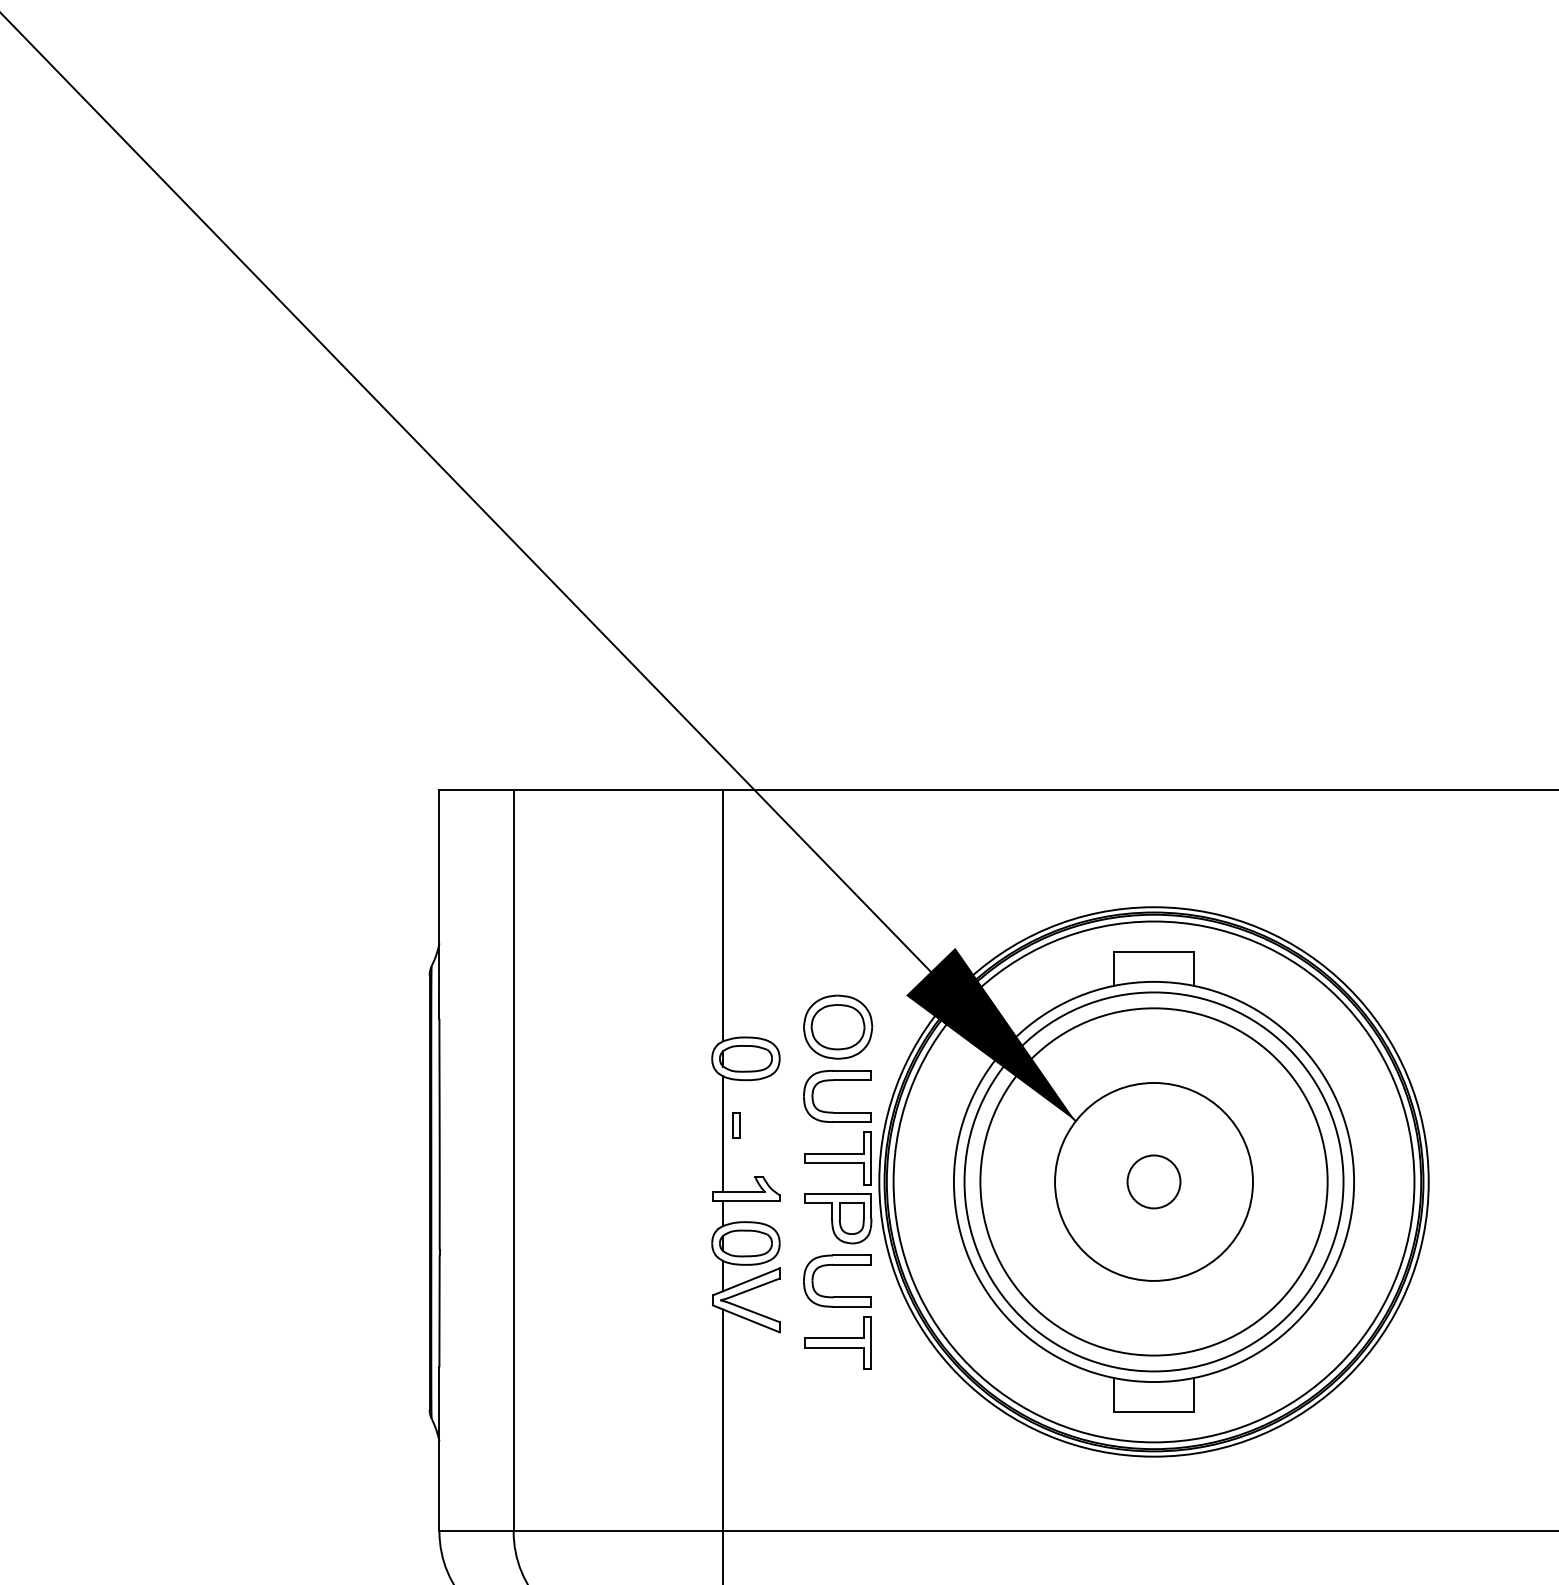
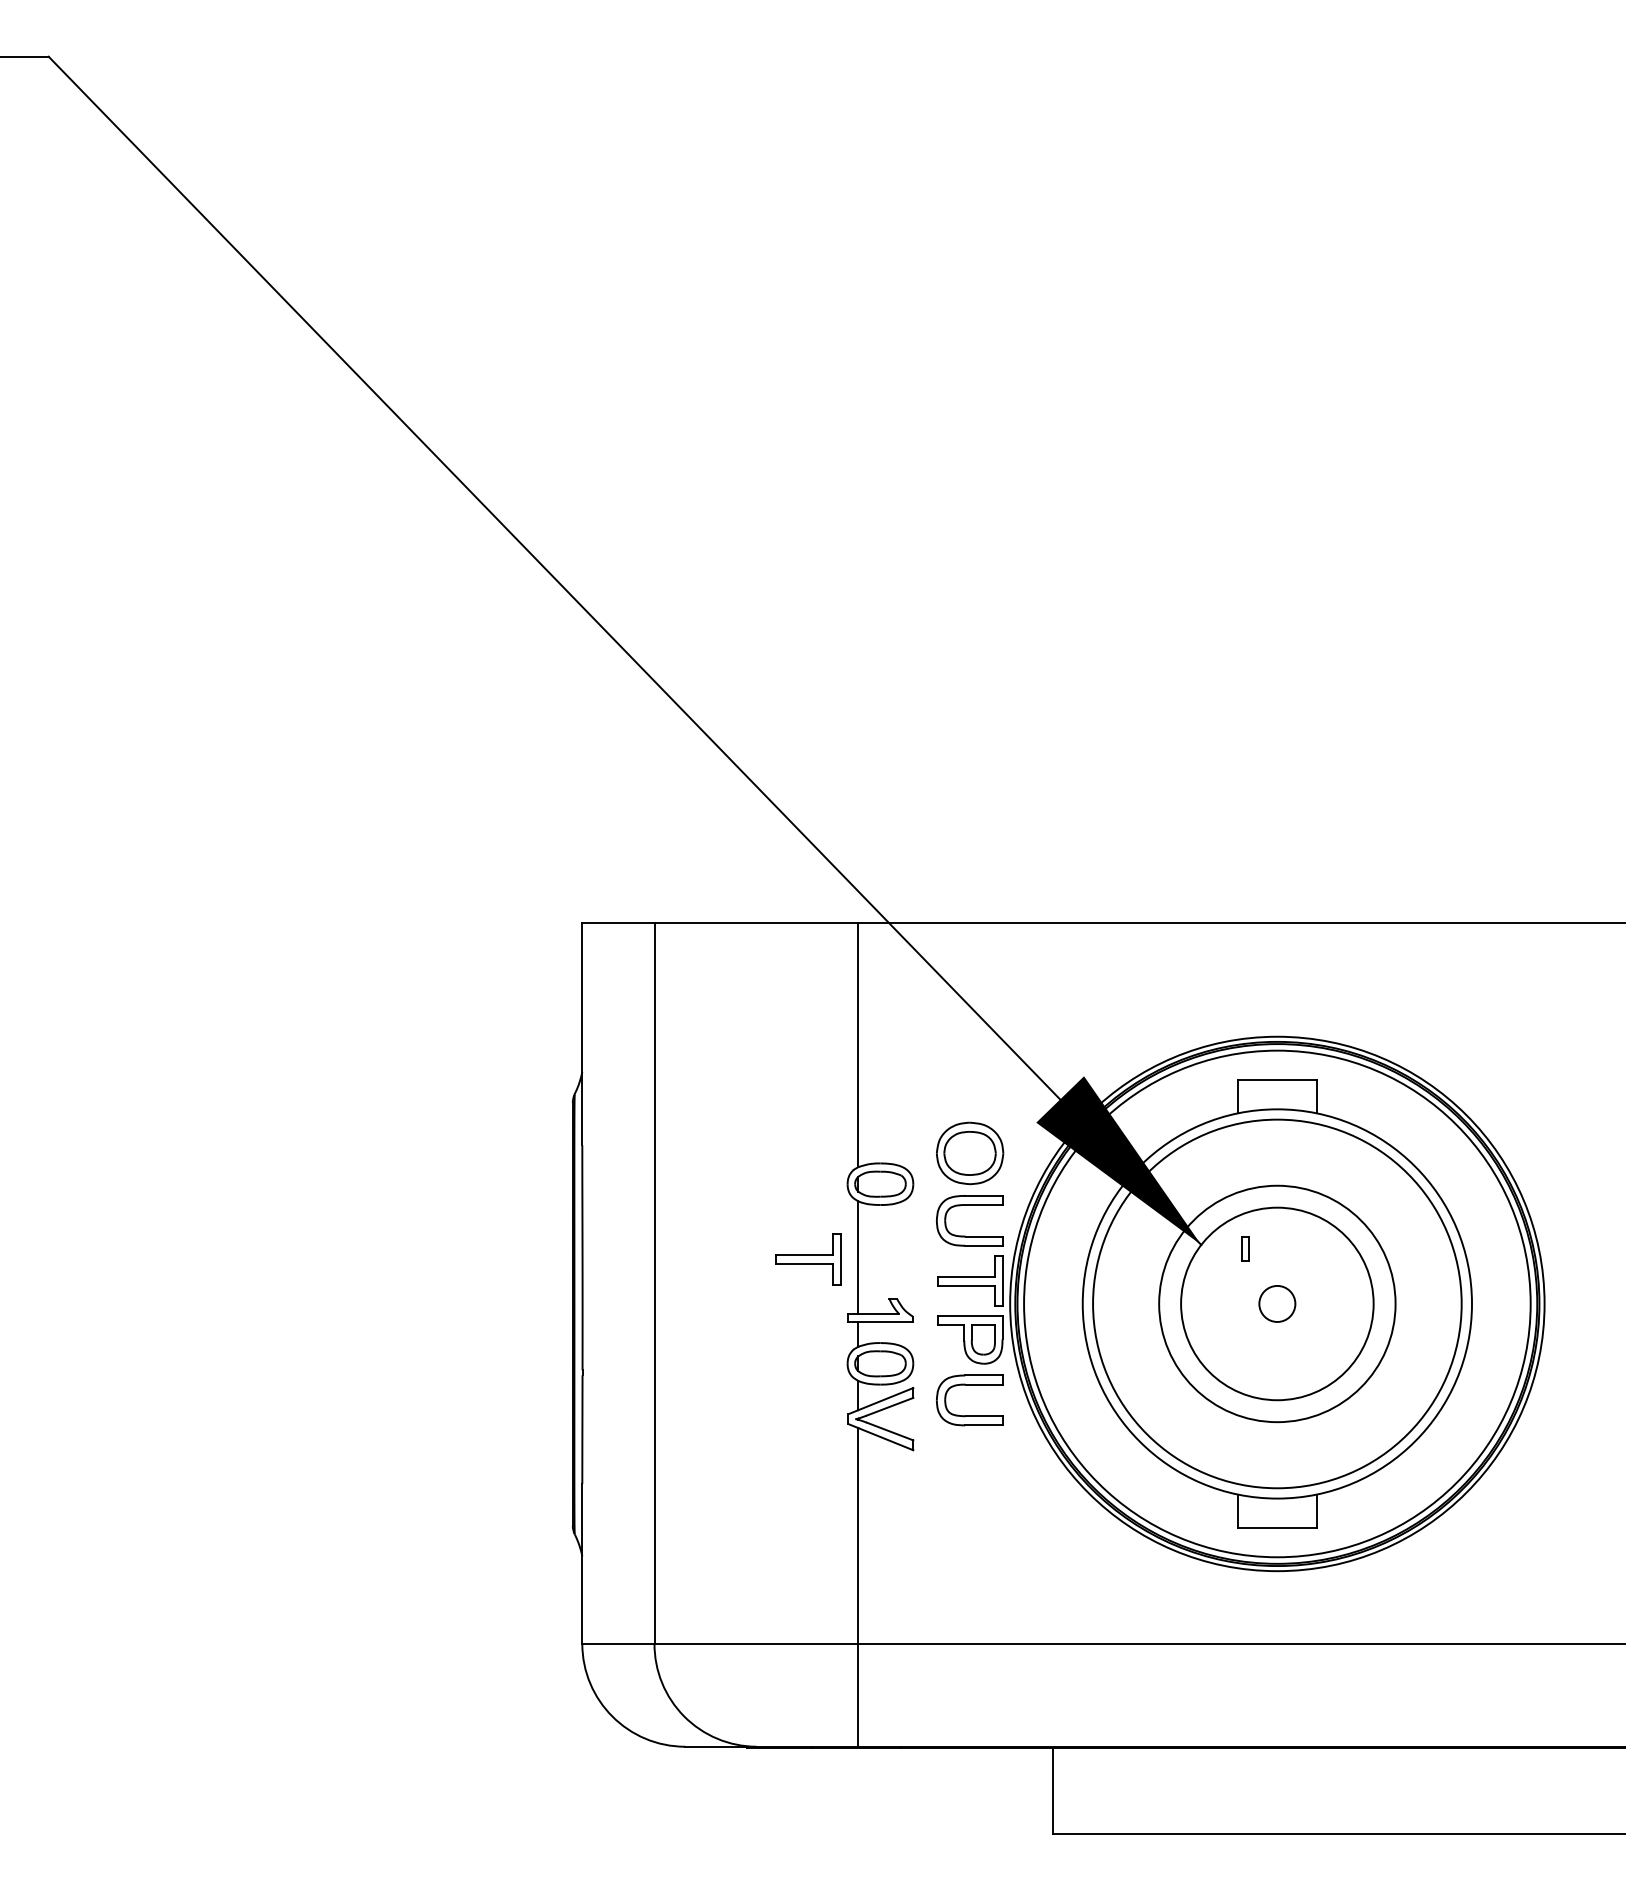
part: (736, 1124) -> (1245, 1248), moved
circle: (1154, 1181) -> (1277, 1303), size x0.7
circle: (1154, 1181) -> (1277, 1303), size x0.7
part: (838, 1342) -> (808, 1259), moved

